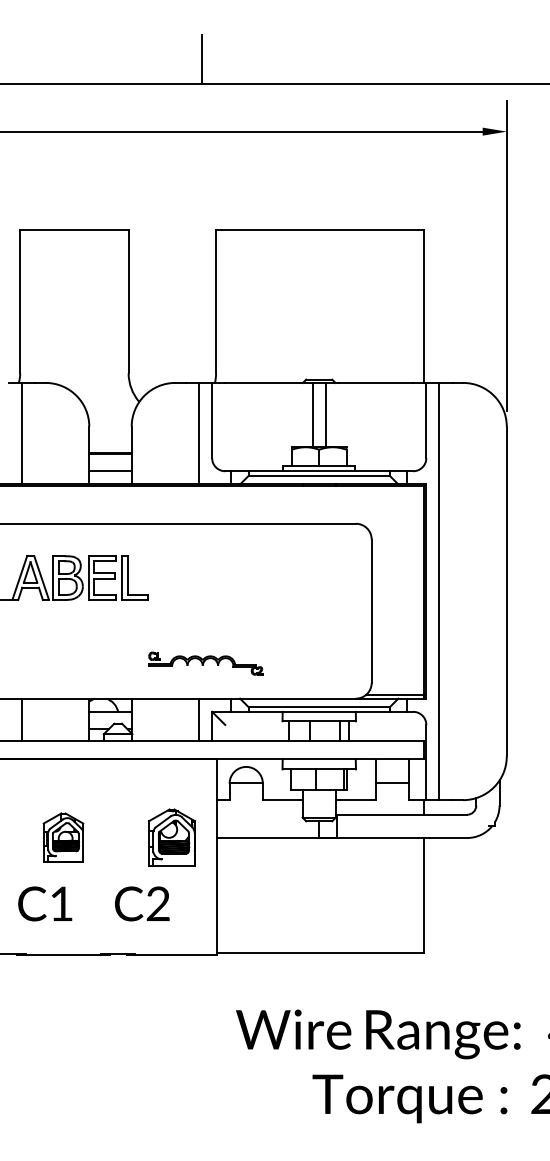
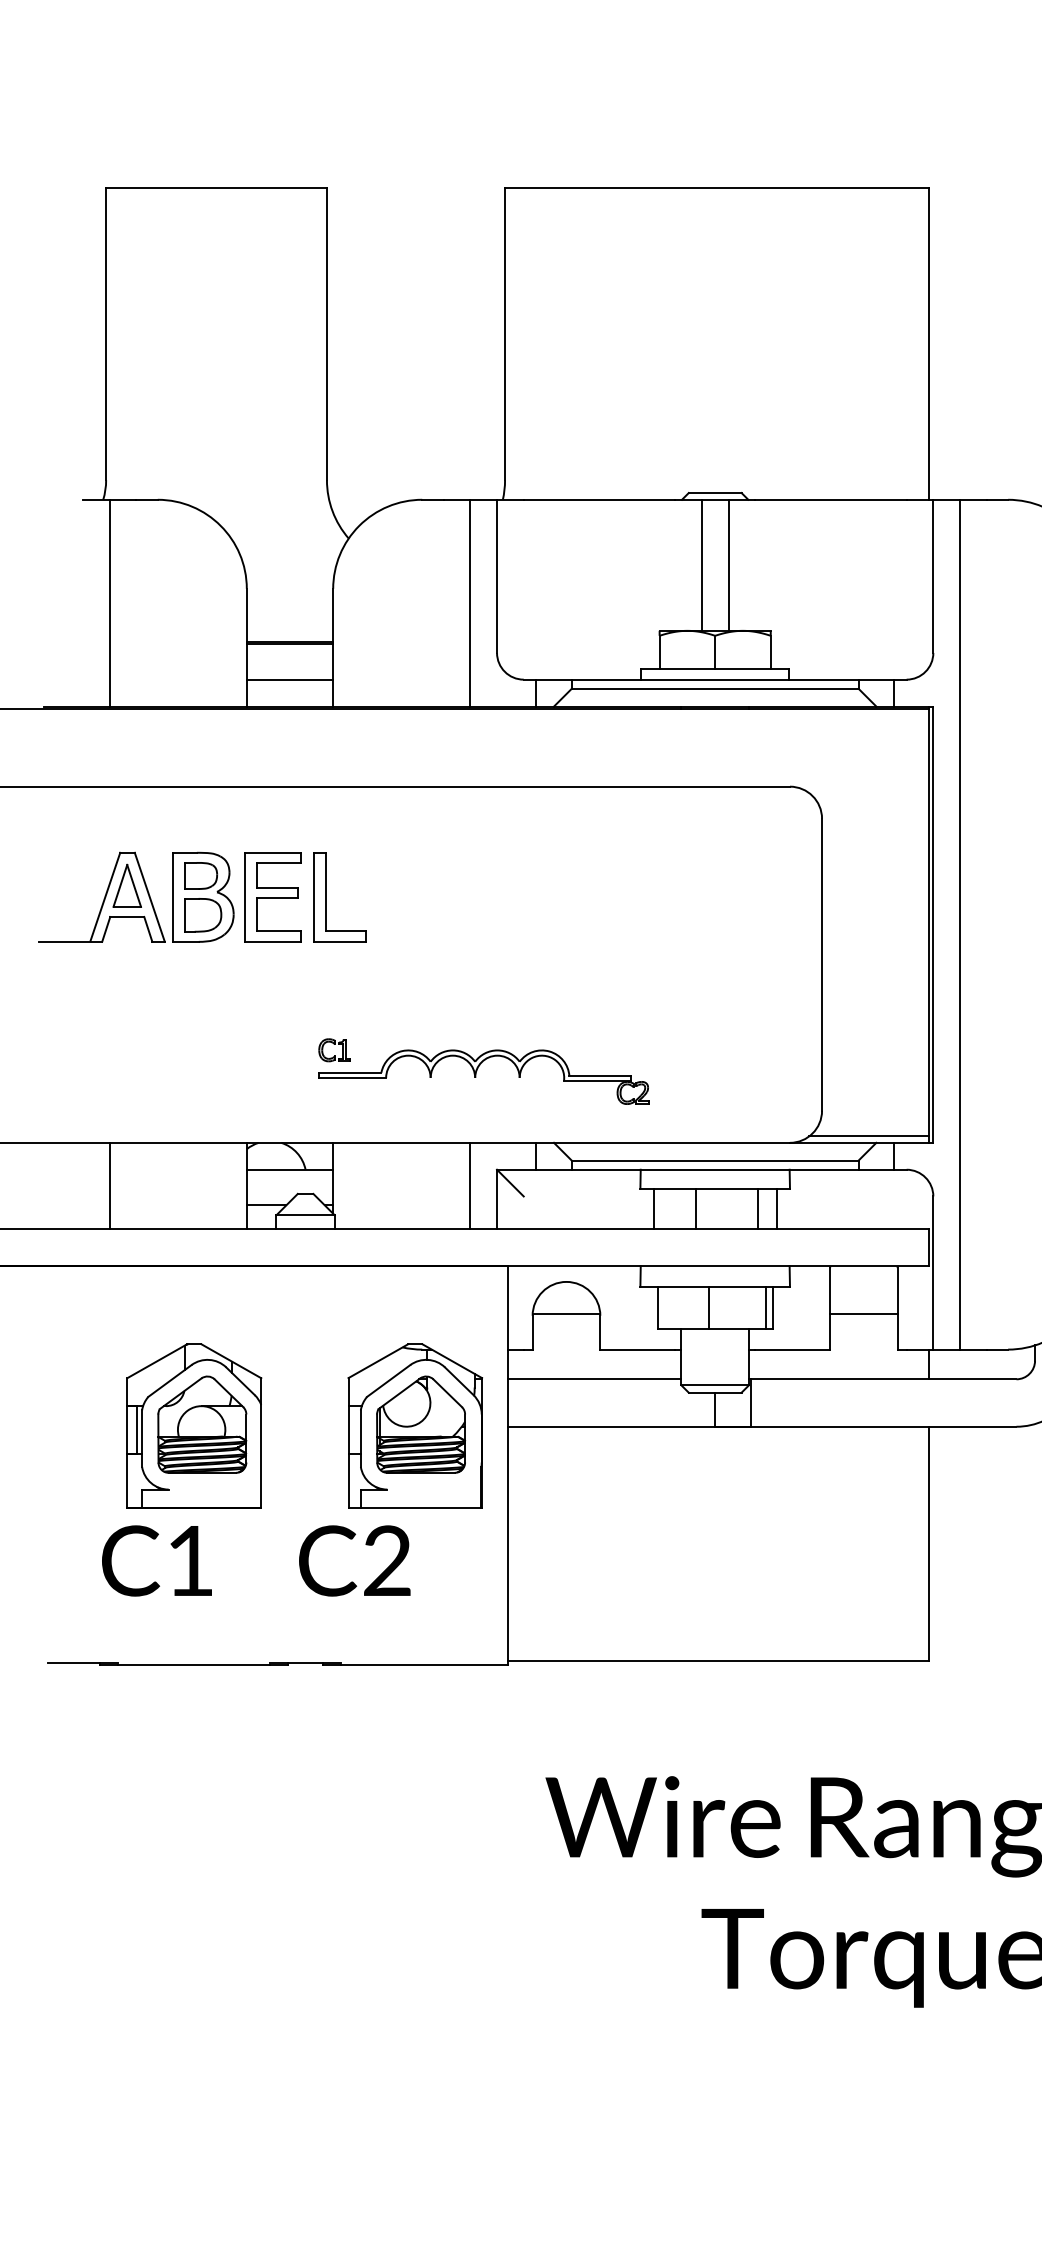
part: (205, 663) -> (483, 1071), size x1.43
line: (259, 814) -> (593, 1378), added
part: (63, 837) -> (194, 1425), size x1.67
part: (171, 837) -> (414, 1425), size x1.43

